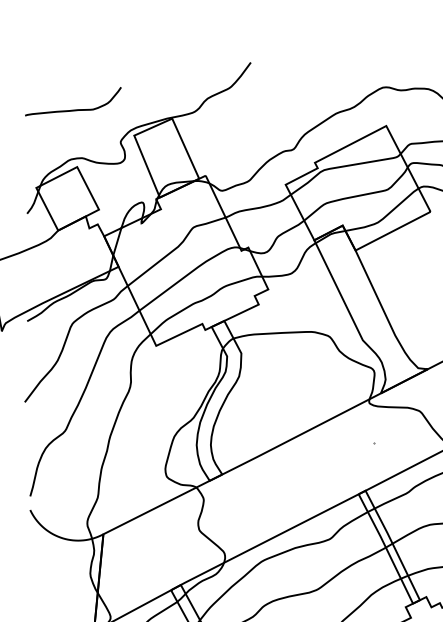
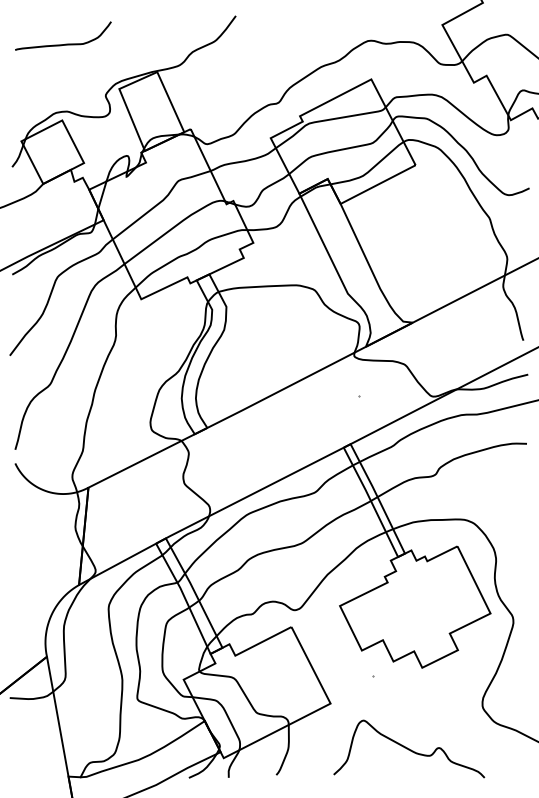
curve: (75, 109) -> (65, 43), moved

